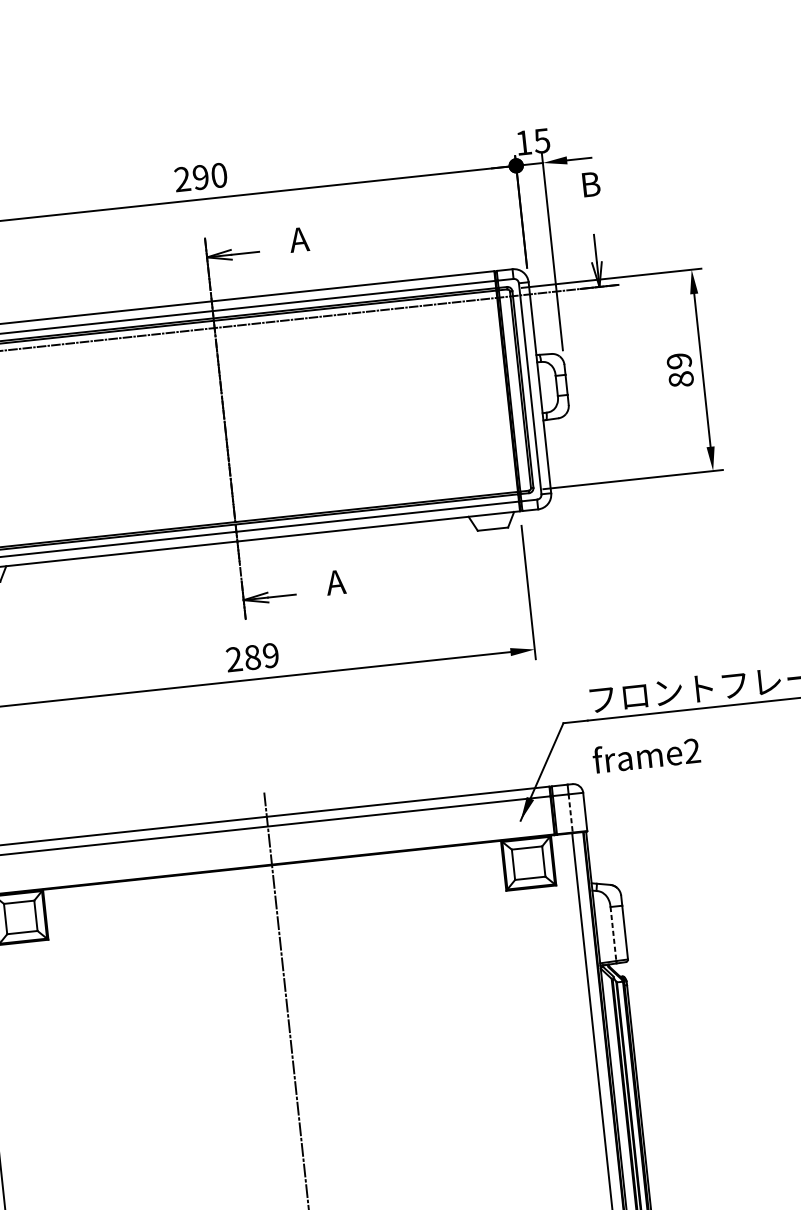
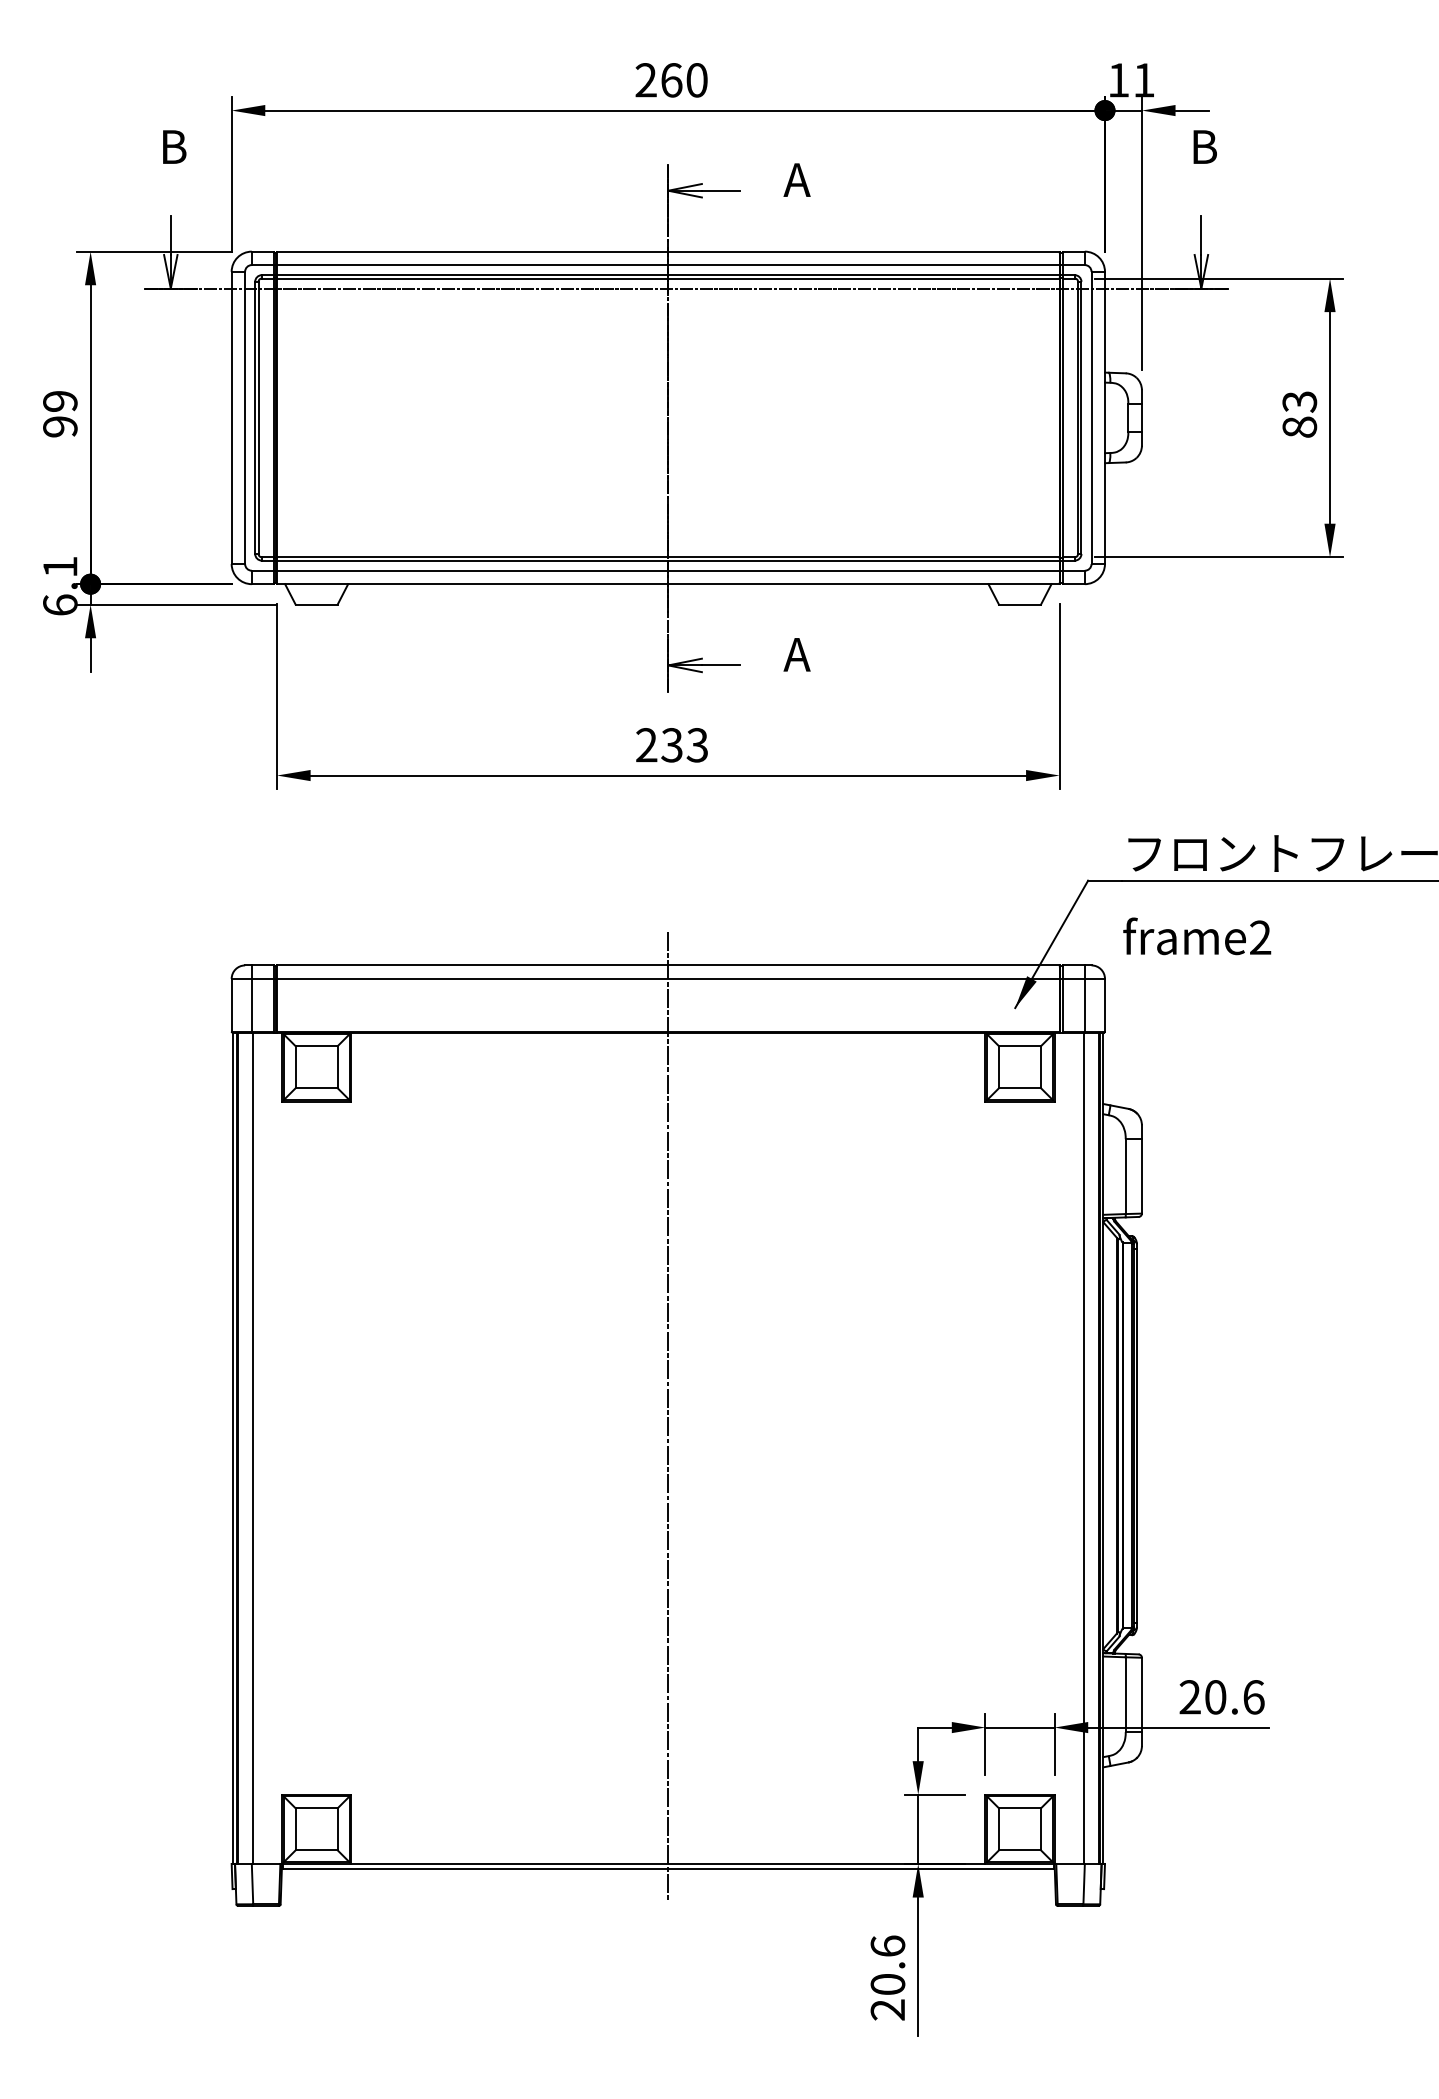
text: (541, 141) -> (1143, 80), 15 -> 11
text: (200, 177) -> (671, 80), 290 -> 260
text: (679, 360) -> (1299, 401), 89 -> 83
text: (261, 656) -> (684, 745), 289 -> 233
line: (570, 813) -> (1084, 1005), dashed -> solid
line: (613, 934) -> (1125, 1177), dashed -> solid

